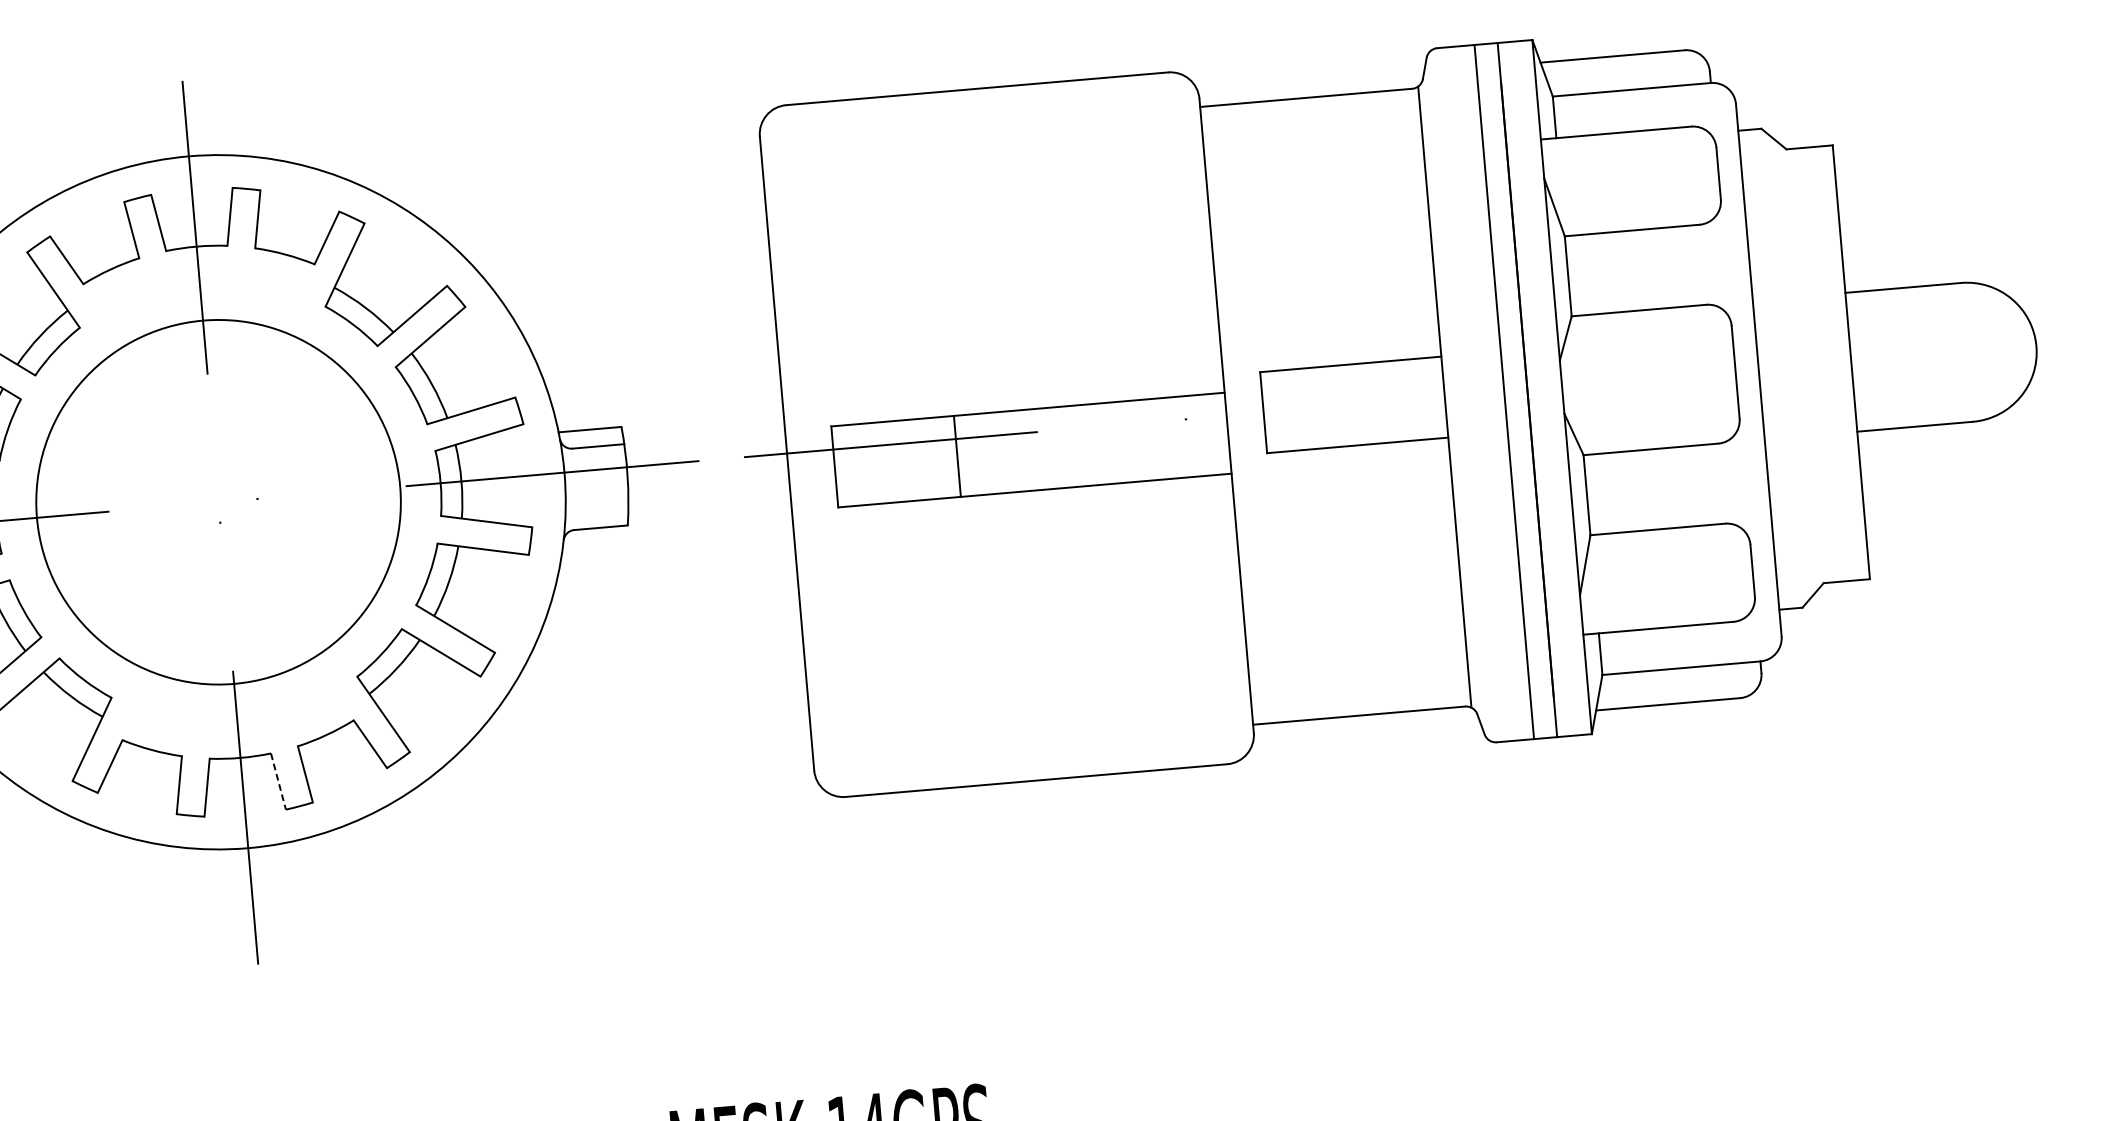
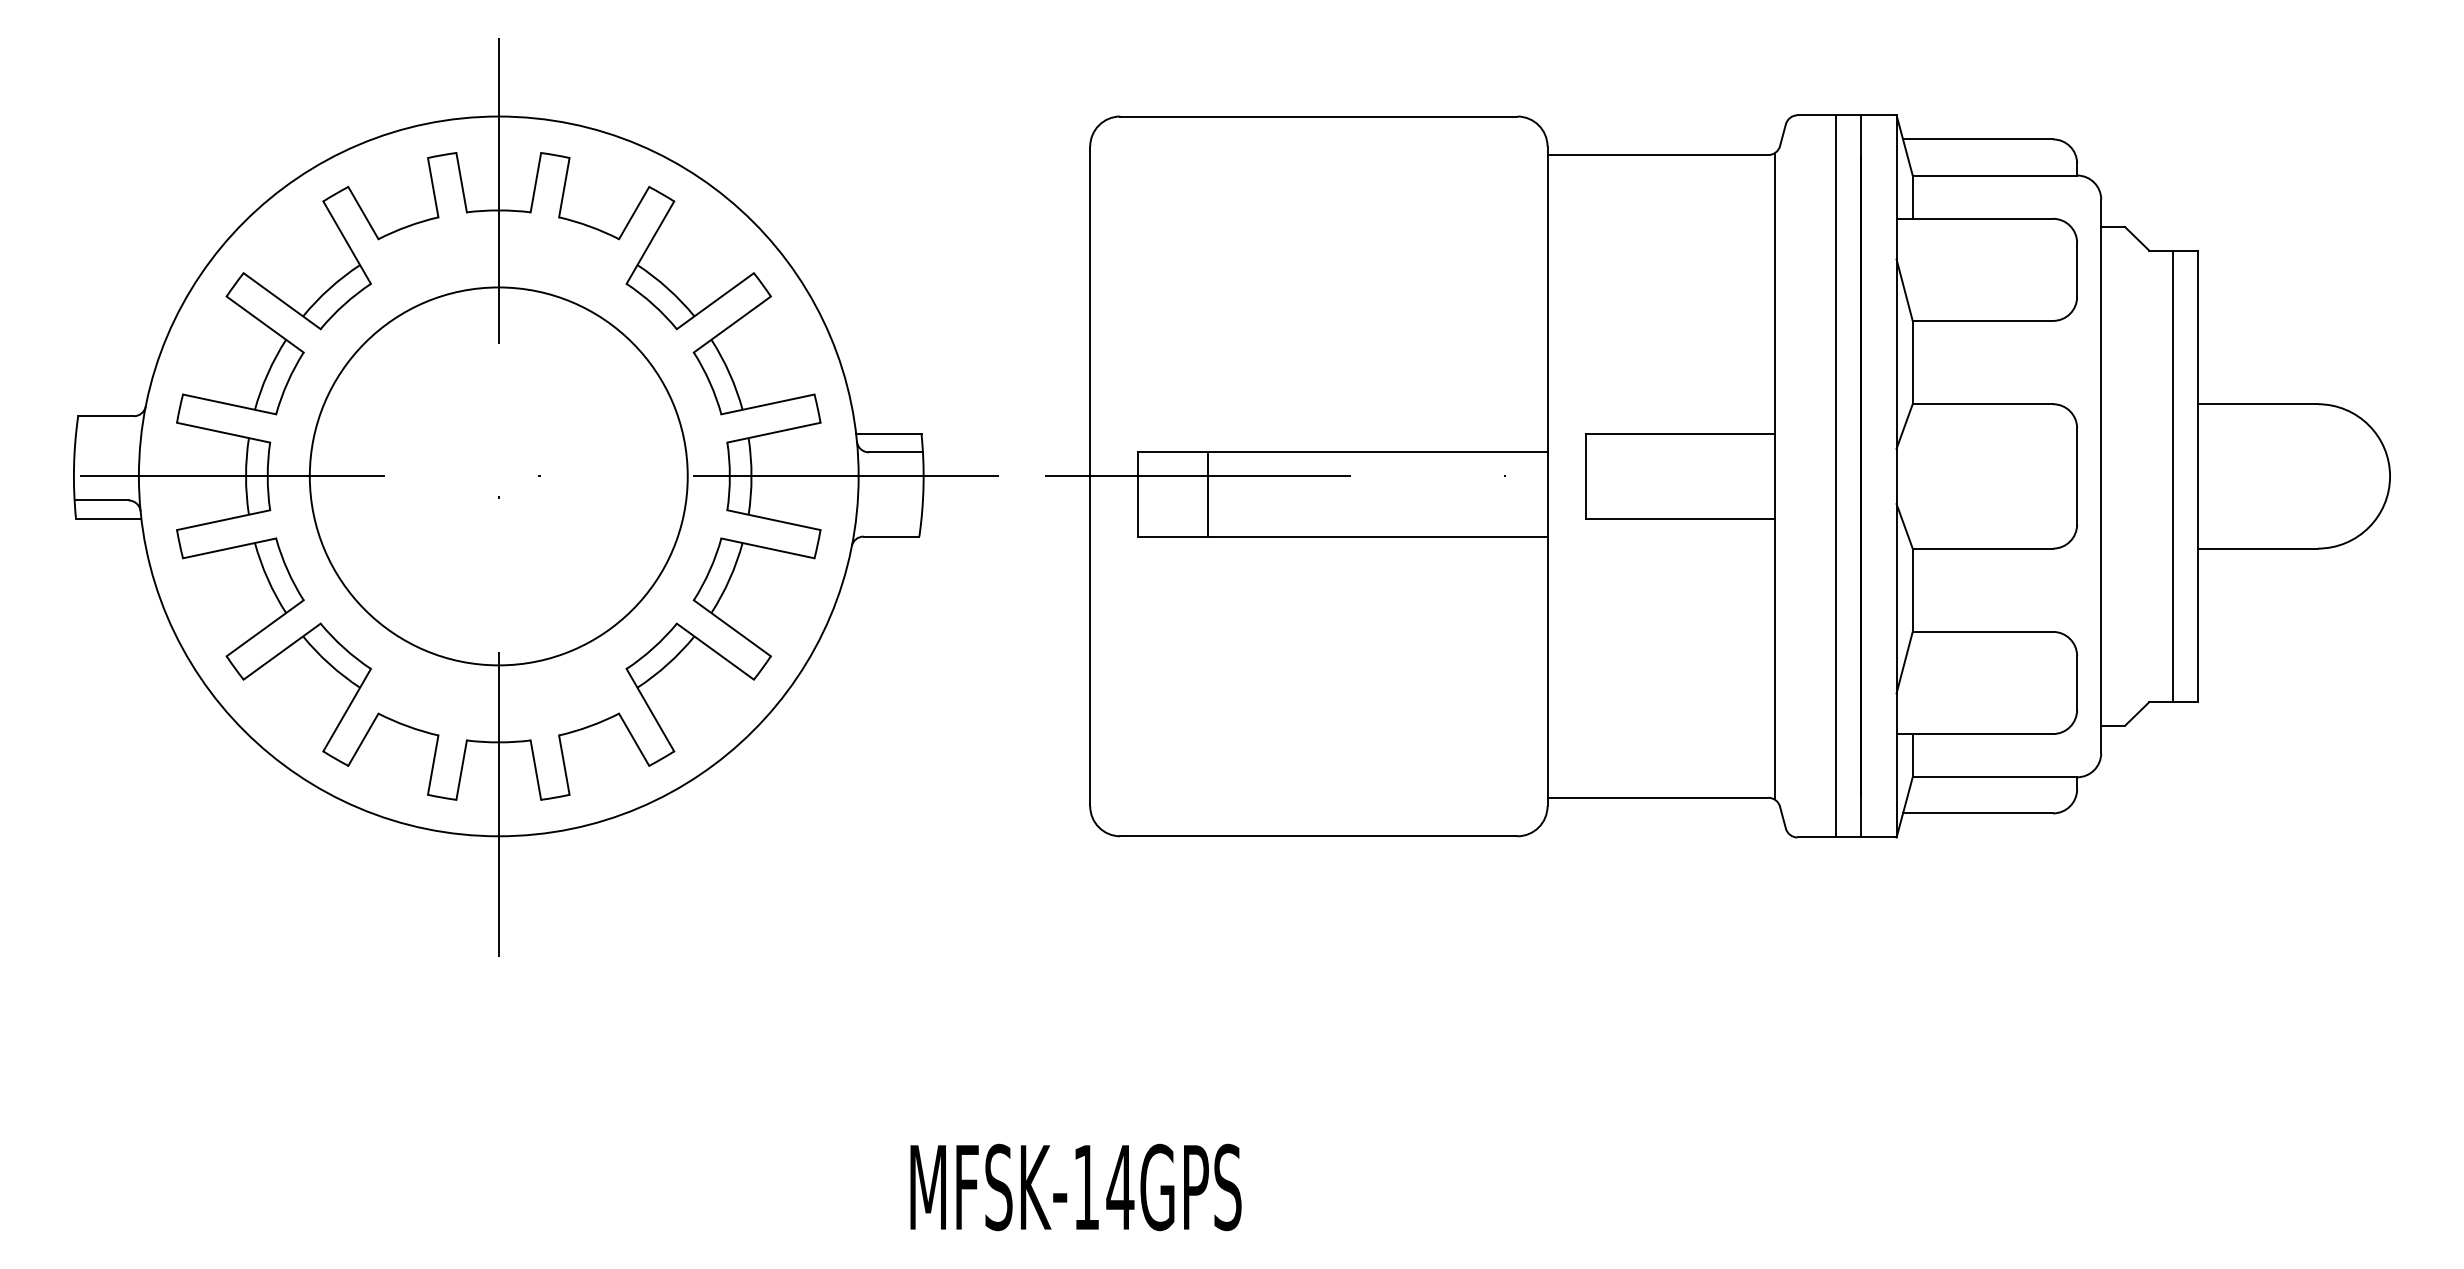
line: (1828, 364) -> (2173, 476), added
line: (957, 456) -> (1207, 494), moved
line: (278, 781) -> (535, 770), dashed -> solid

